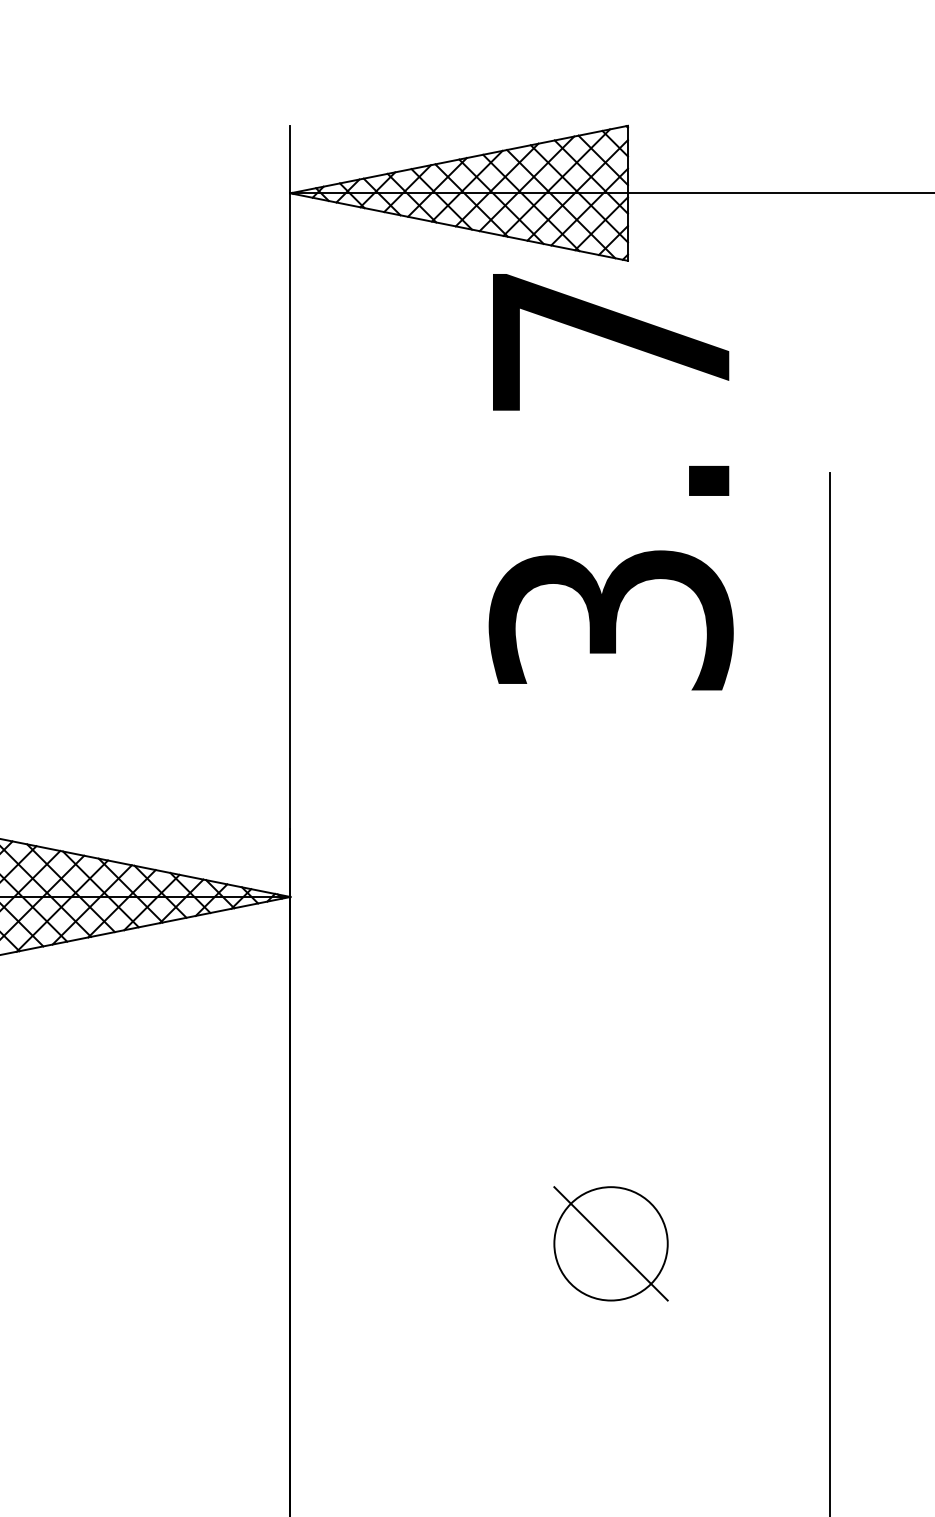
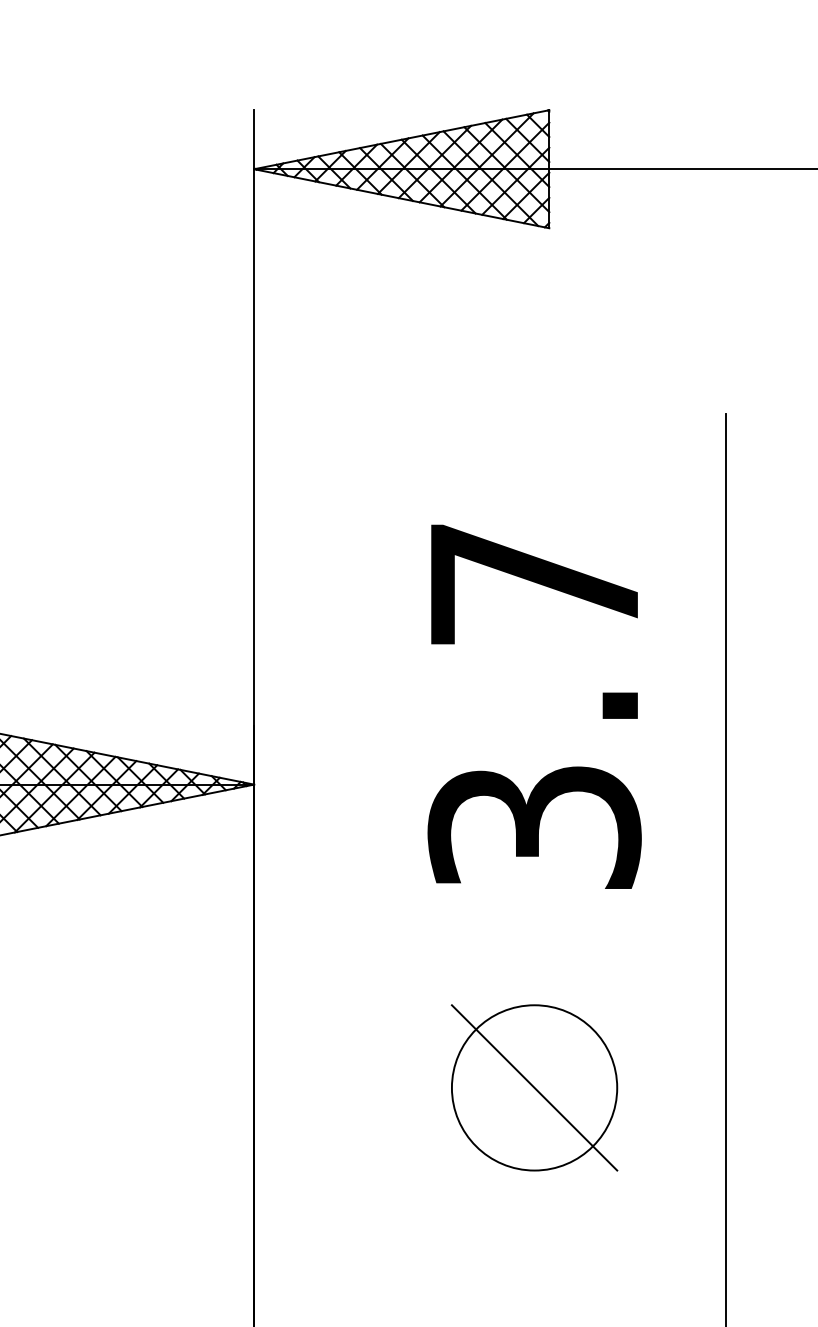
text: (611, 481) -> (534, 706), moved
part: (611, 1243) -> (534, 1087), size x1.67

